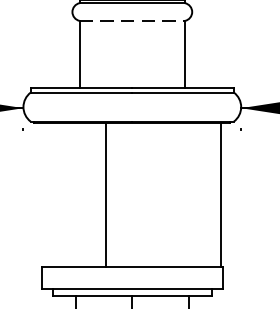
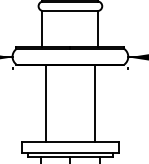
line: (132, 21) -> (70, 11), dashed -> solid
line: (106, 194) -> (45, 103), moved
line: (220, 194) -> (95, 103), moved

